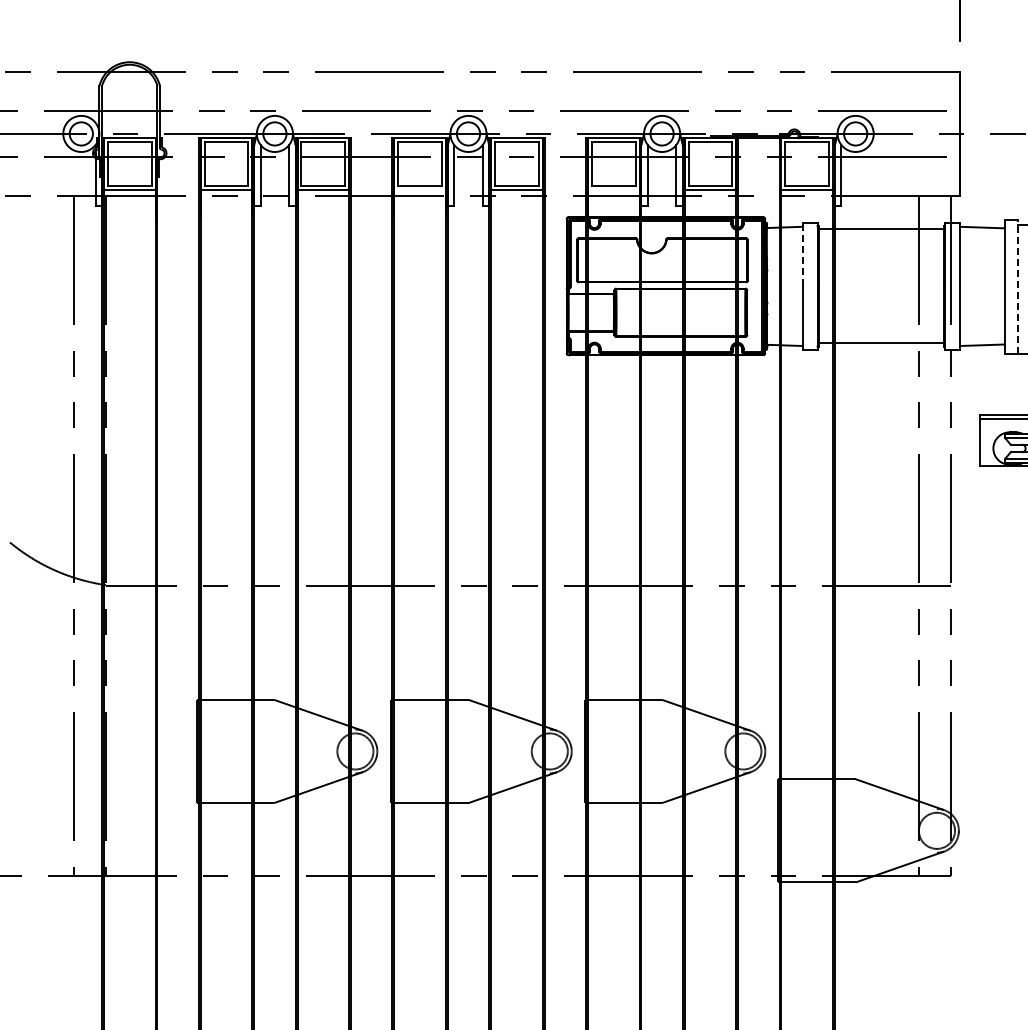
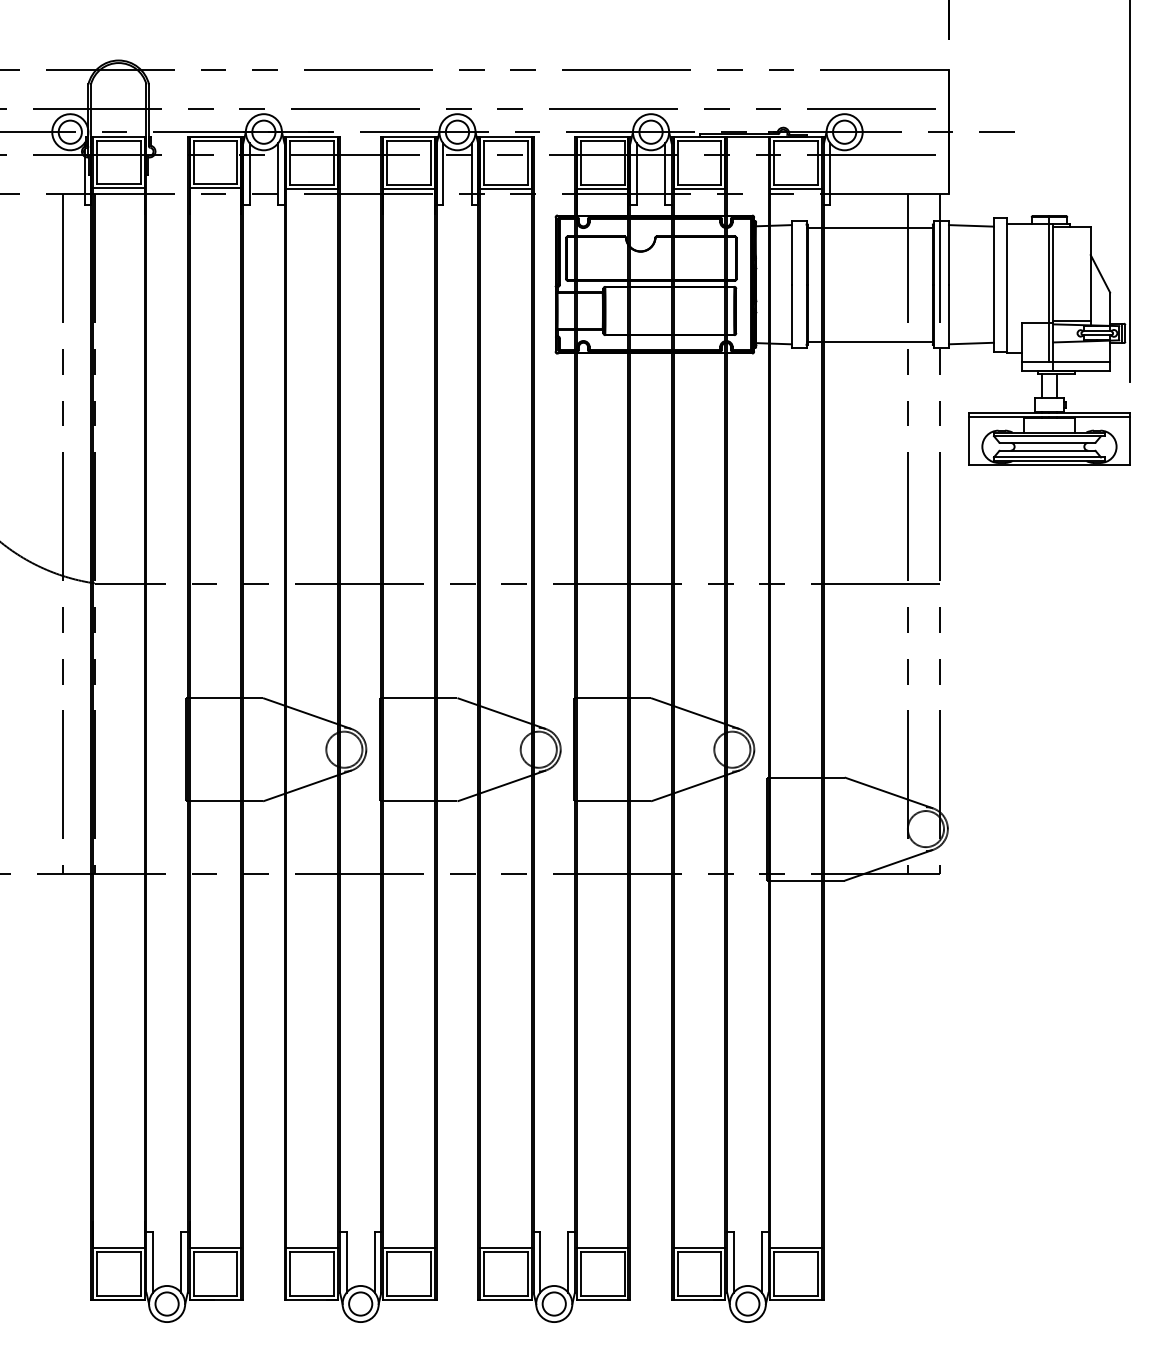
line: (419, 190) -> (408, 188), added
line: (613, 190) -> (602, 188), added
line: (802, 254) -> (791, 252), dashed -> solid
line: (1017, 286) -> (1006, 284), dashed -> solid

